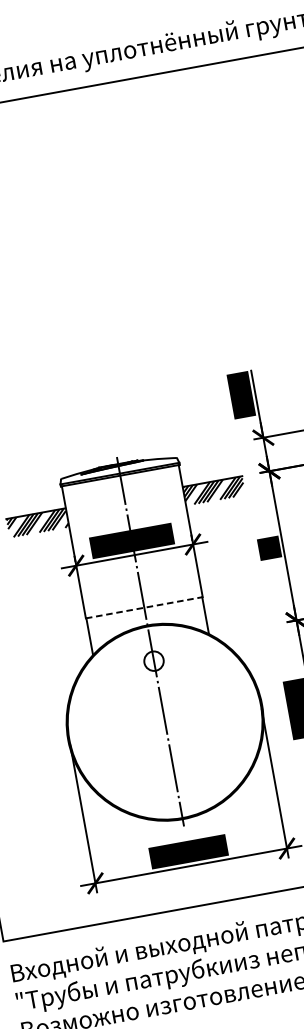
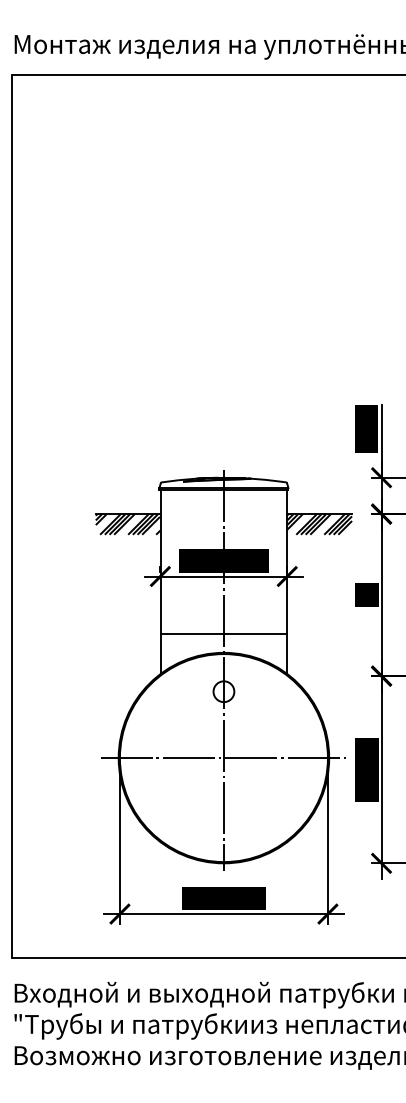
line: (144, 607) -> (224, 633), dashed -> solid
line: (164, 722) -> (223, 758), added

